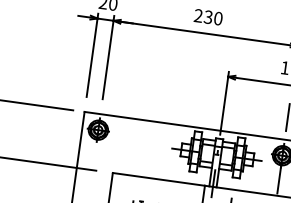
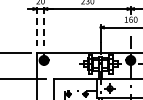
line: (92, 55) -> (36, 26), solid -> dashed
line: (109, 58) -> (44, 26), solid -> dashed

